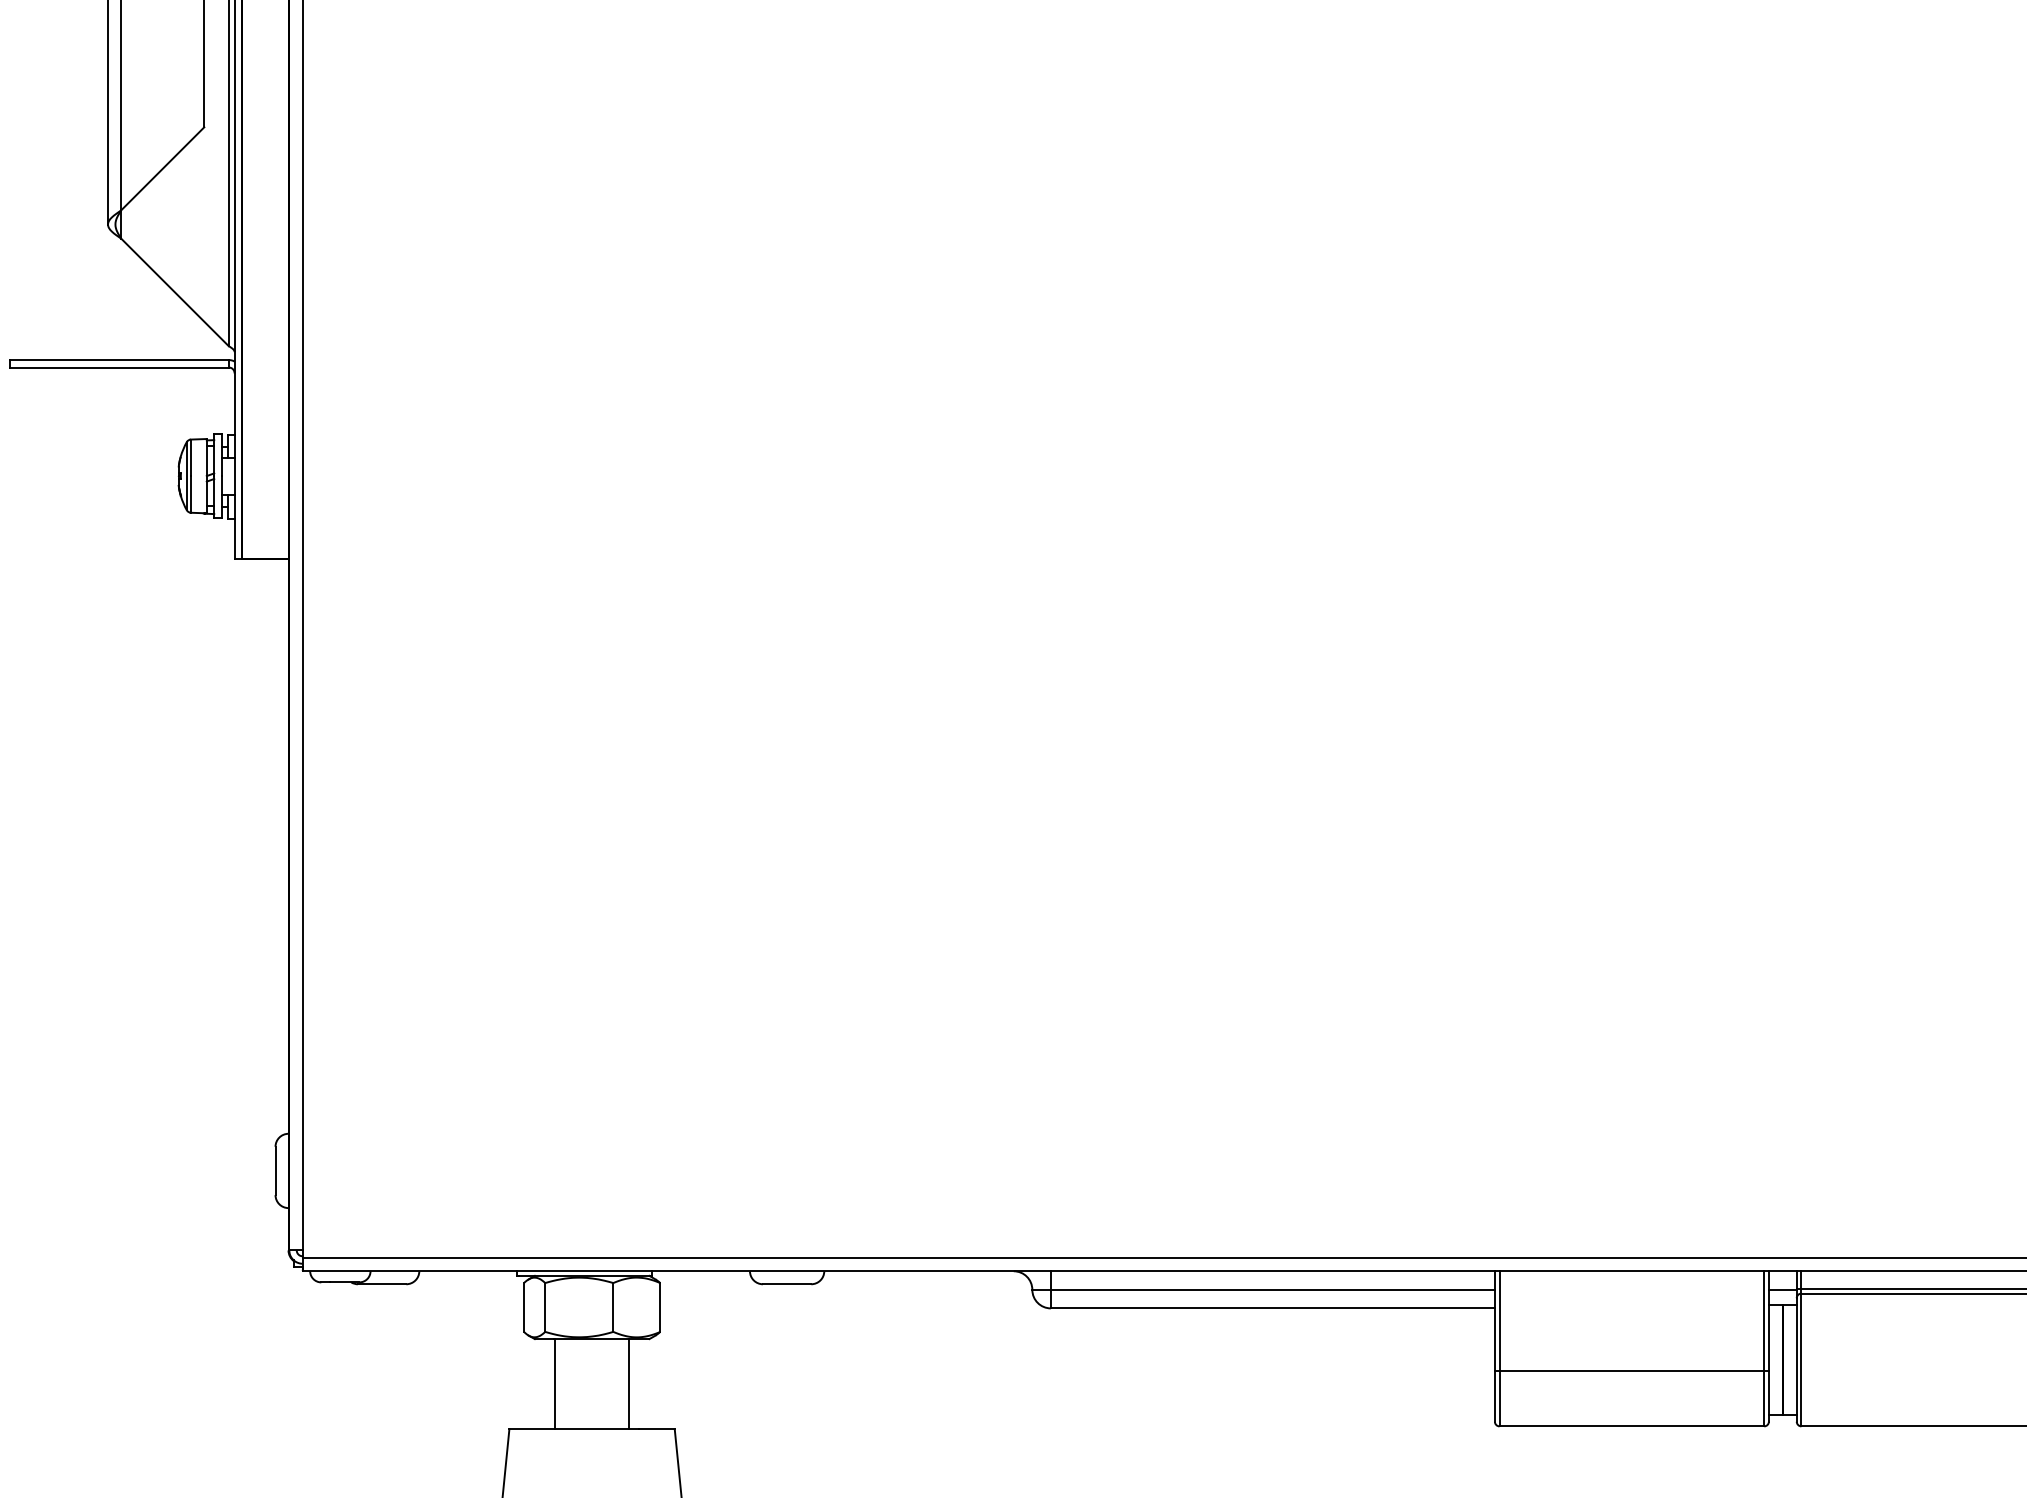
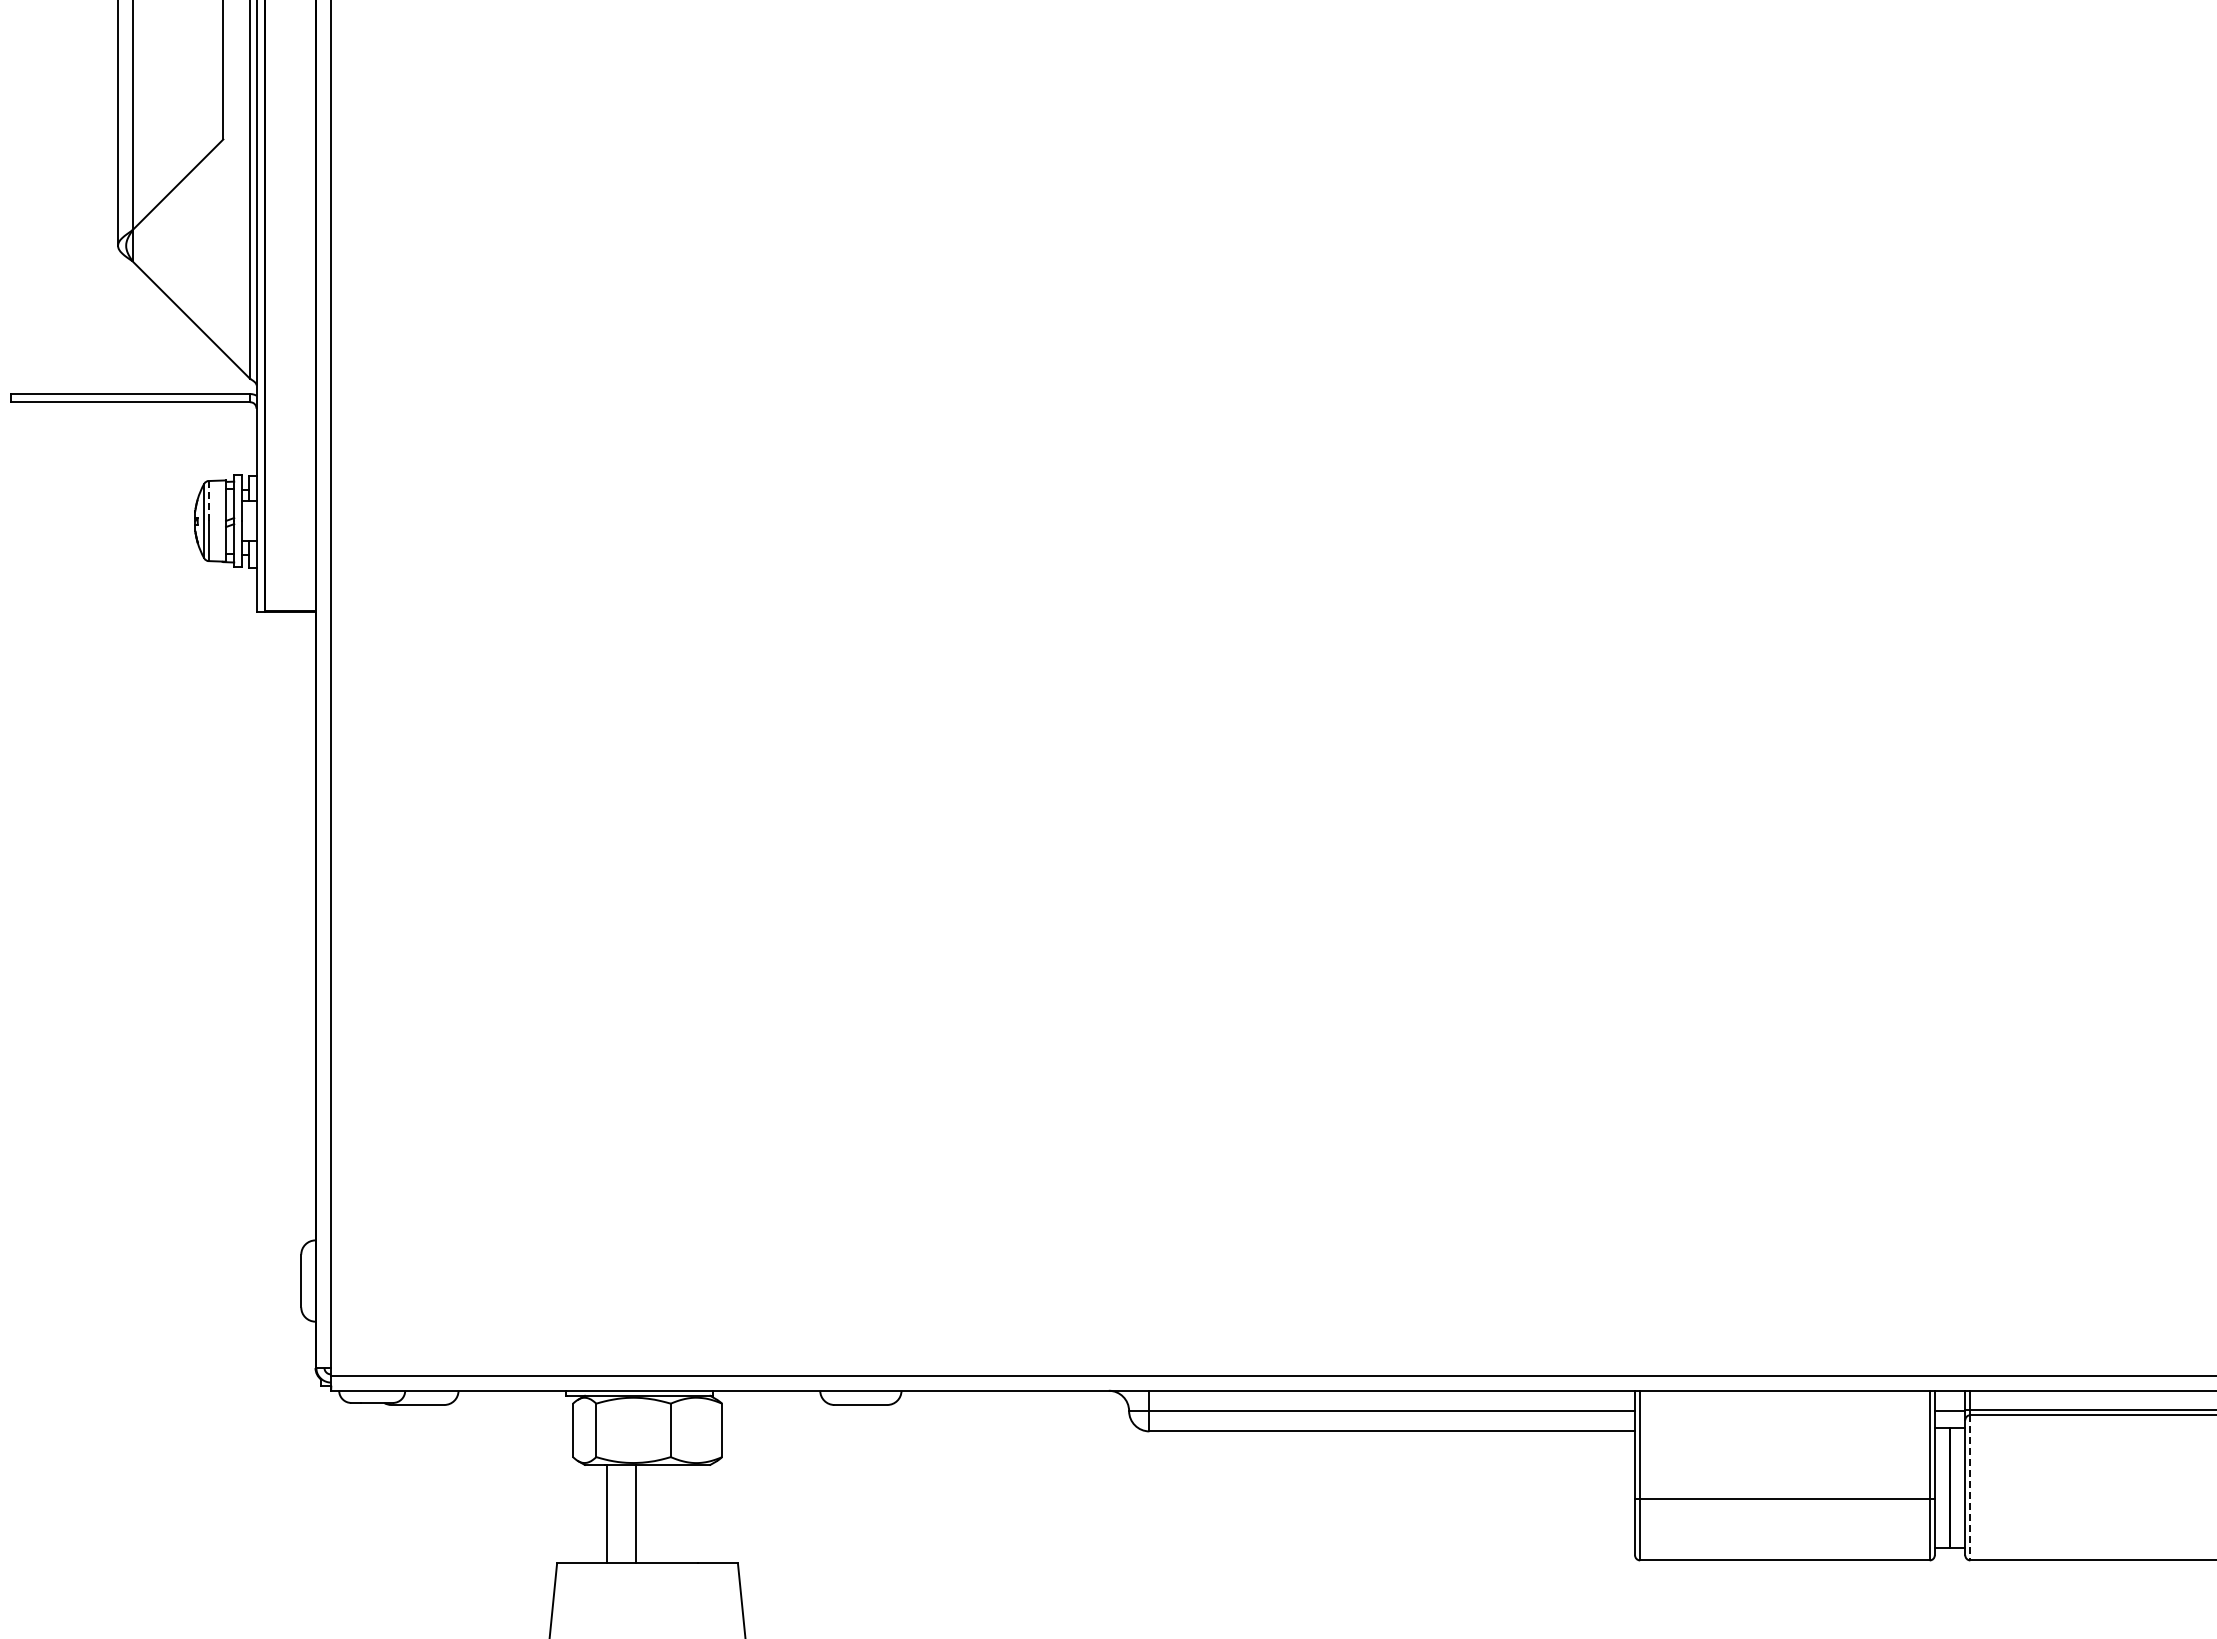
line: (190, 458) -> (208, 501), solid -> dashed
line: (1801, 1359) -> (1970, 1487), solid -> dashed
line: (629, 1383) -> (636, 1513), moved

